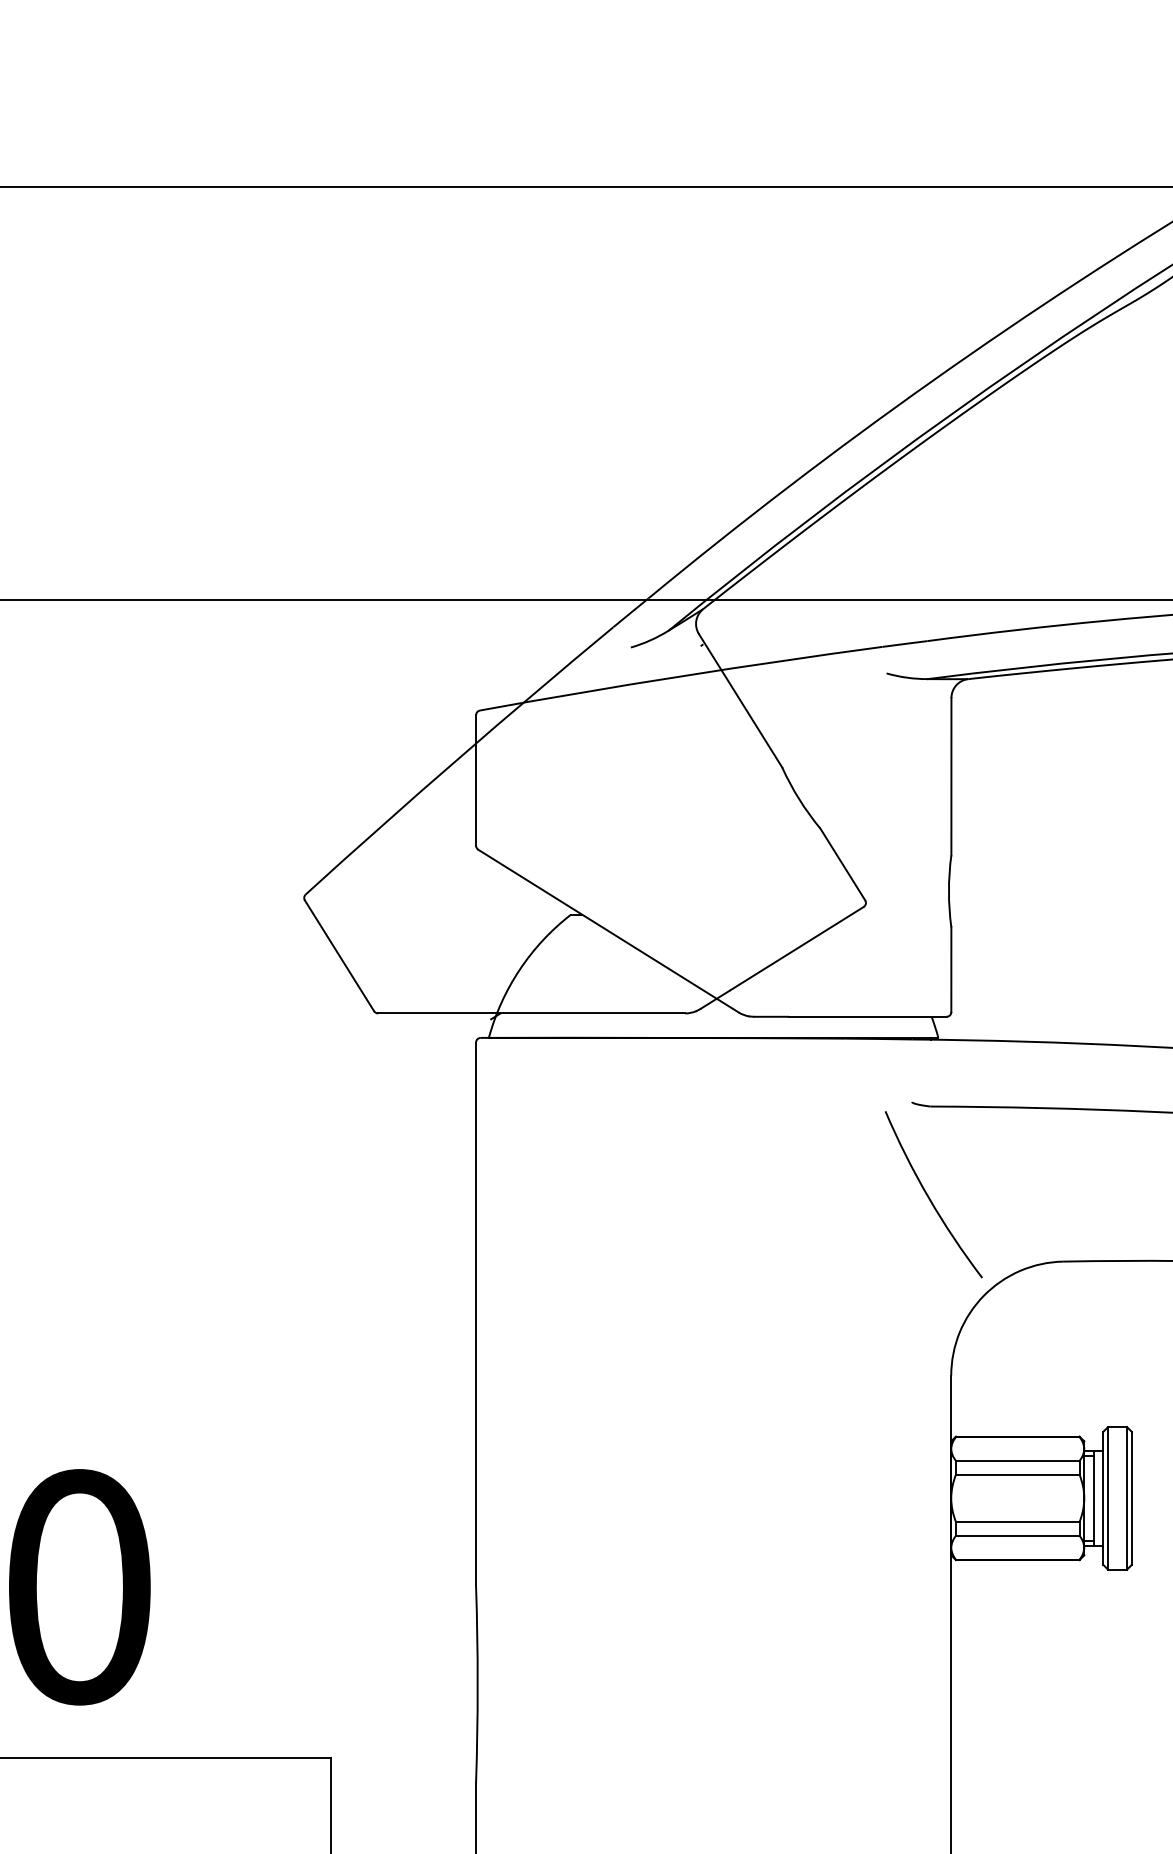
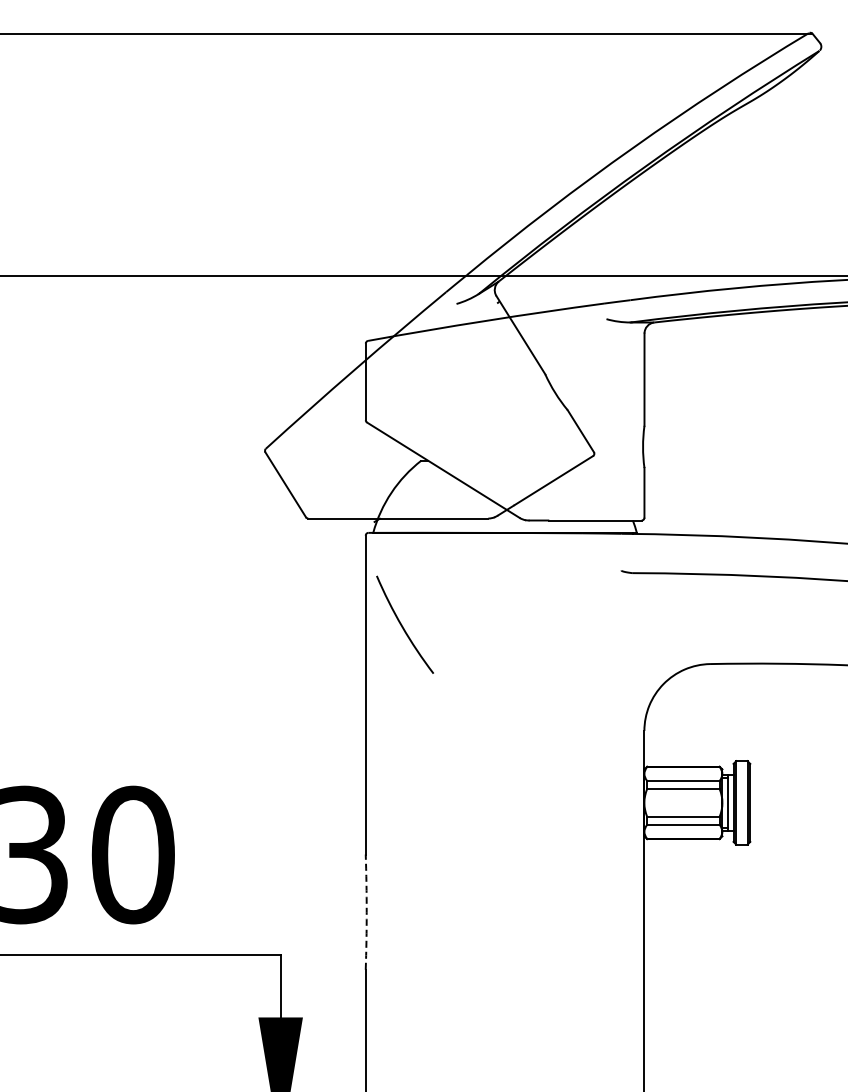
arc: (929, 1194) -> (402, 624), moved
arc: (477, 1685) -> (366, 912), solid -> dashed

